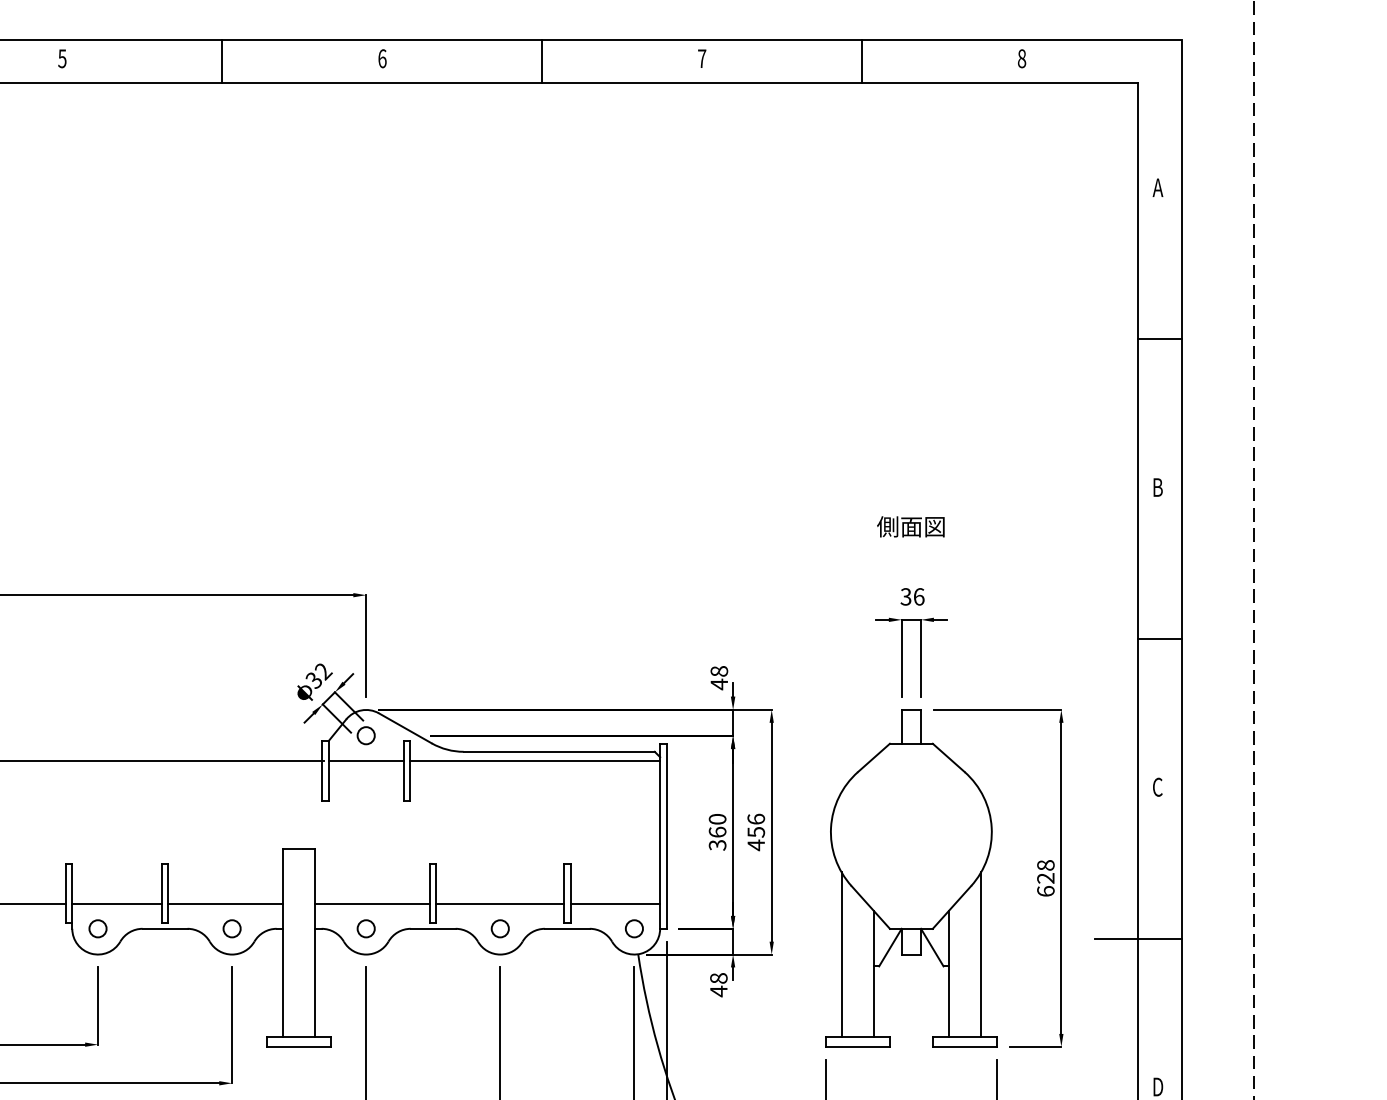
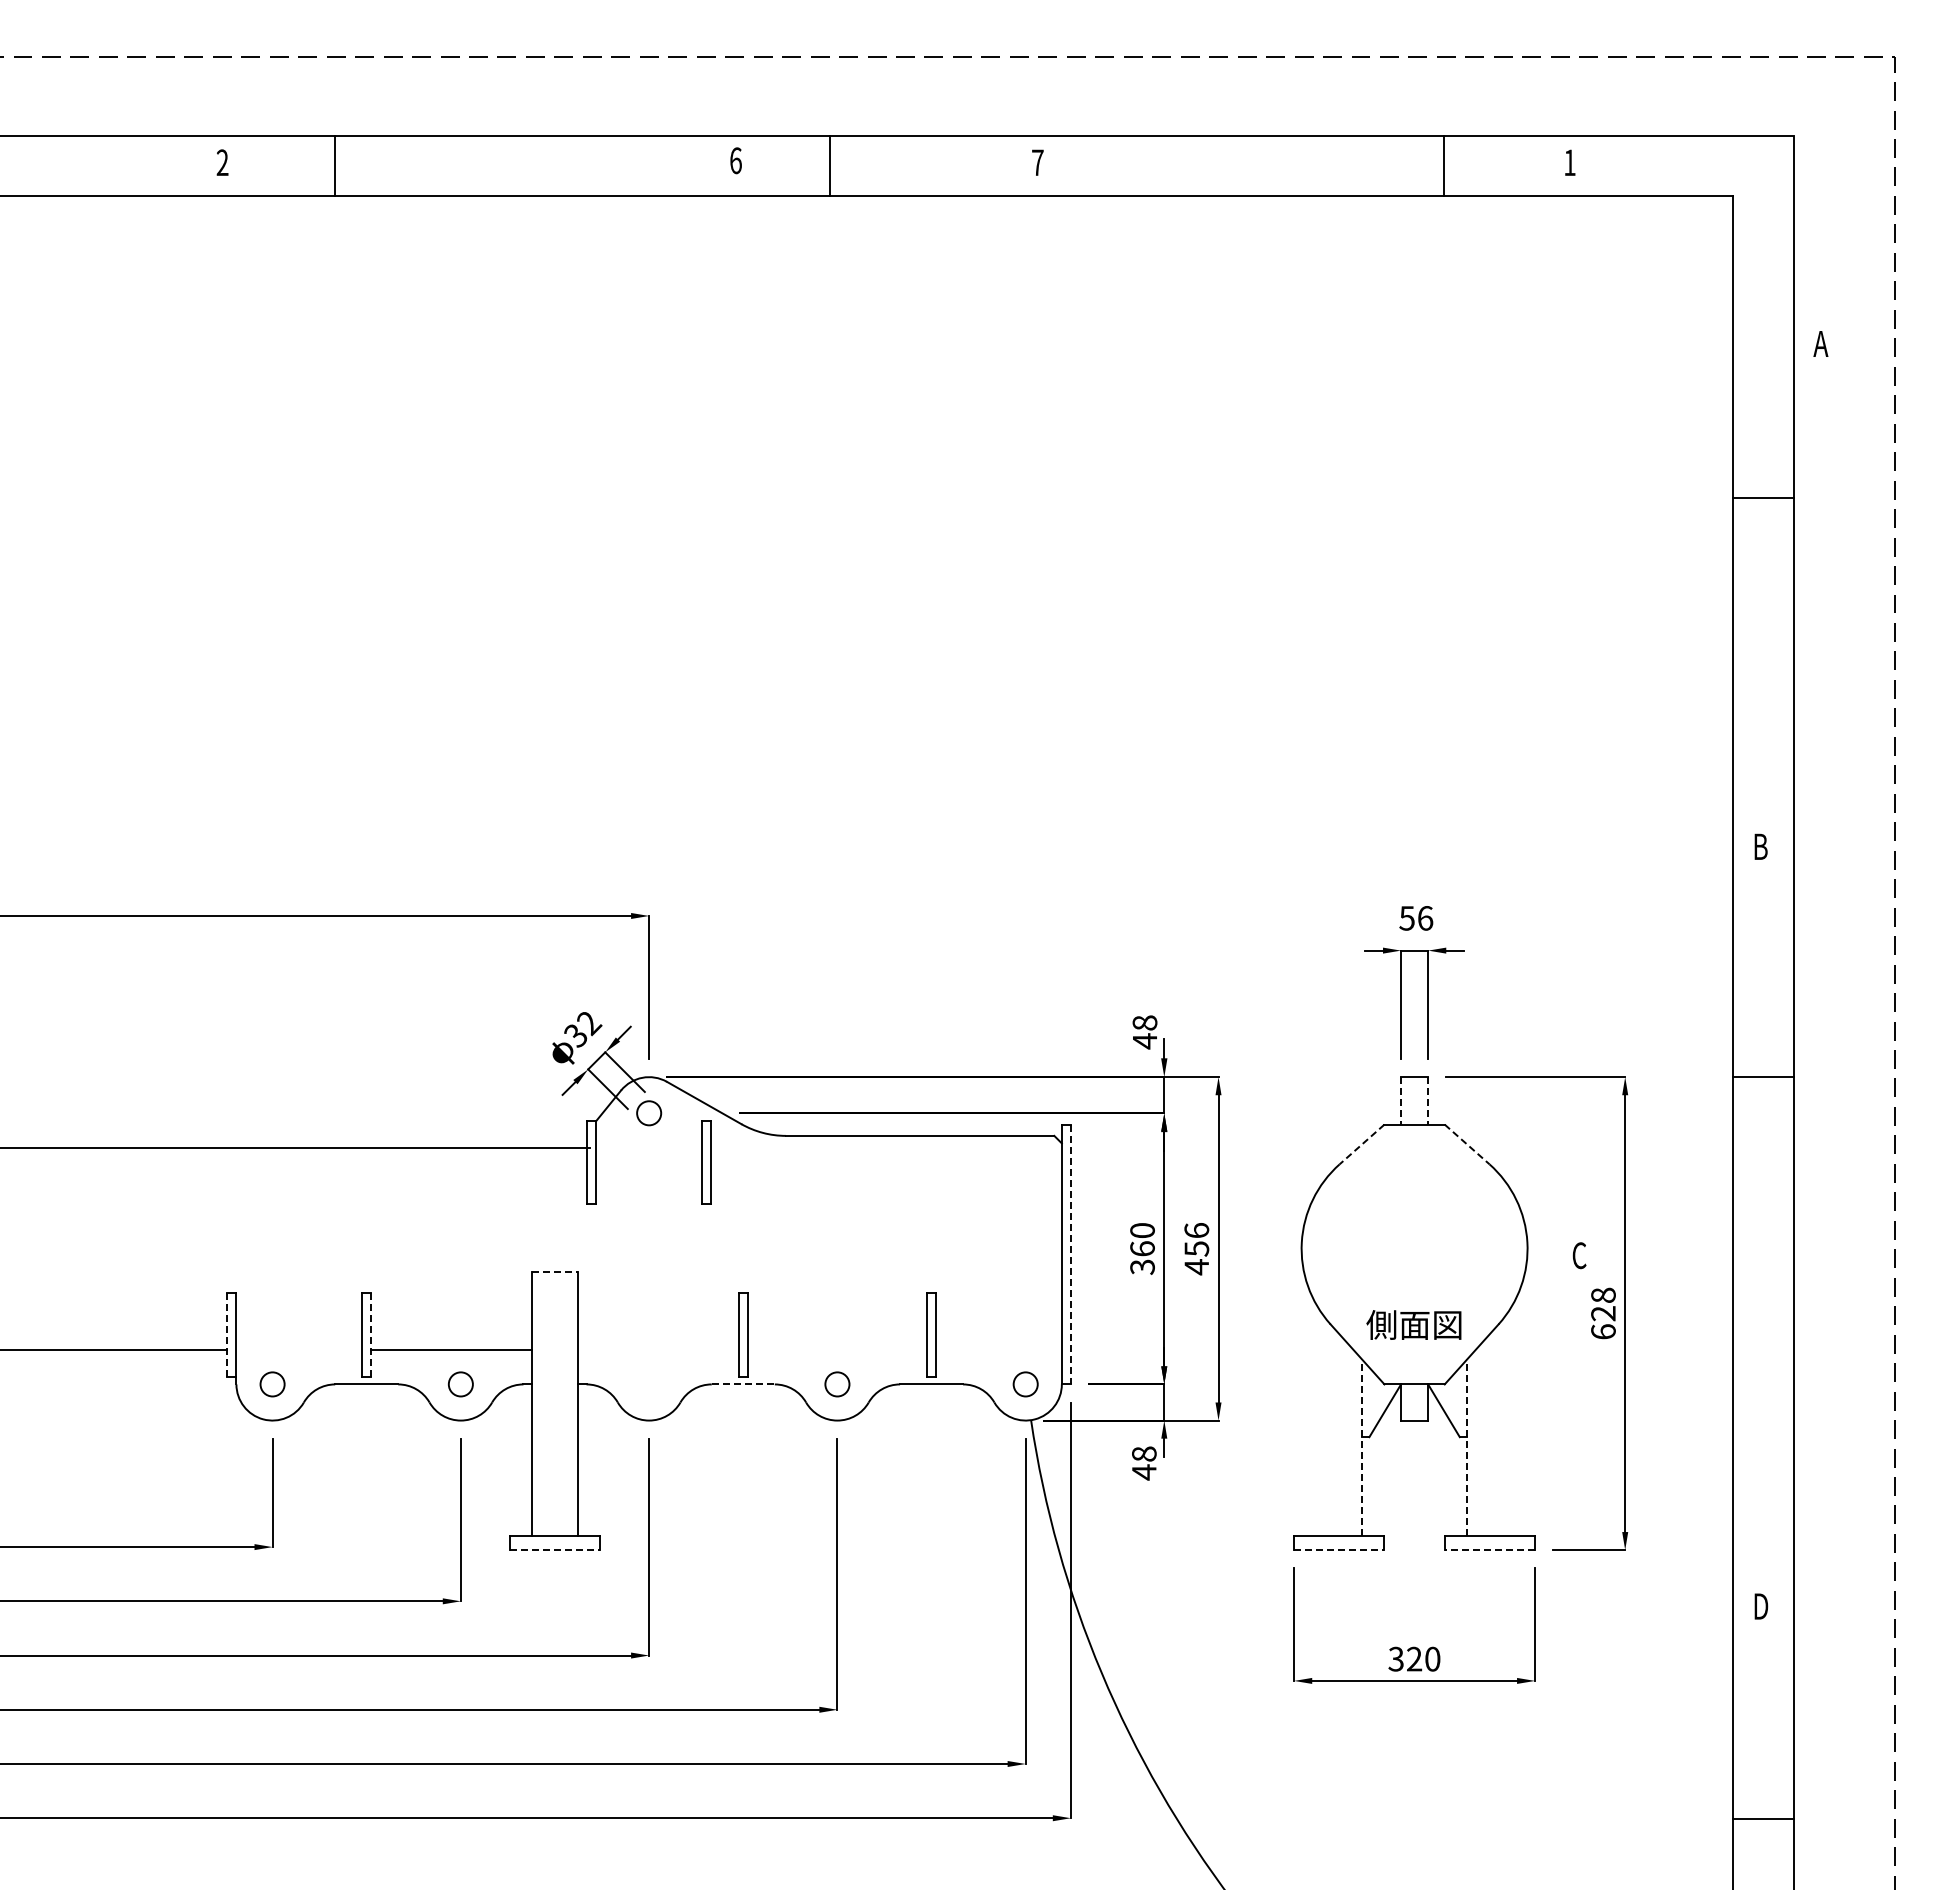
text: (62, 58) -> (222, 162), 5 -> 2
text: (382, 58) -> (735, 160), moved
text: (701, 58) -> (1037, 162), moved
text: (1021, 58) -> (1569, 162), 8 -> 1
line: (222, 60) -> (335, 165), moved
line: (542, 60) -> (830, 165), moved
line: (862, 60) -> (1444, 165), moved
text: (1157, 187) -> (1820, 343), moved
line: (1159, 339) -> (1763, 497), moved
text: (1157, 487) -> (1760, 846), moved
text: (910, 526) -> (1413, 1324), moved
text: (906, 596) -> (1407, 918), 36 -> 56
line: (1159, 639) -> (1763, 1077), moved
line: (902, 726) -> (1401, 1100), solid -> dashed
line: (921, 726) -> (1428, 1100), solid -> dashed
line: (874, 757) -> (1362, 1144), solid -> dashed
line: (949, 757) -> (1467, 1144), solid -> dashed
line: (365, 760) -> (648, 1148), removed
line: (534, 760) -> (885, 1148), removed
text: (1157, 787) -> (1579, 1255), moved
line: (666, 836) -> (1070, 1254), solid -> dashed
line: (299, 849) -> (555, 1272), solid -> dashed
line: (65, 893) -> (227, 1335), solid -> dashed
line: (168, 893) -> (371, 1335), solid -> dashed
line: (117, 903) -> (299, 1349), removed
line: (372, 903) -> (657, 1349), removed
line: (500, 903) -> (837, 1349), removed
line: (615, 903) -> (998, 1349), removed
circle: (366, 928) -> (649, 1384), removed
line: (433, 928) -> (743, 1384), solid -> dashed
line: (1138, 938) -> (1733, 1398), removed
line: (841, 954) -> (1316, 1420), removed
line: (981, 954) -> (1512, 1420), removed
line: (873, 973) -> (1361, 1447), solid -> dashed
line: (949, 973) -> (1467, 1447), solid -> dashed
line: (299, 1047) -> (555, 1550), solid -> dashed
line: (857, 1047) -> (1339, 1550), solid -> dashed
line: (964, 1047) -> (1489, 1550), solid -> dashed

